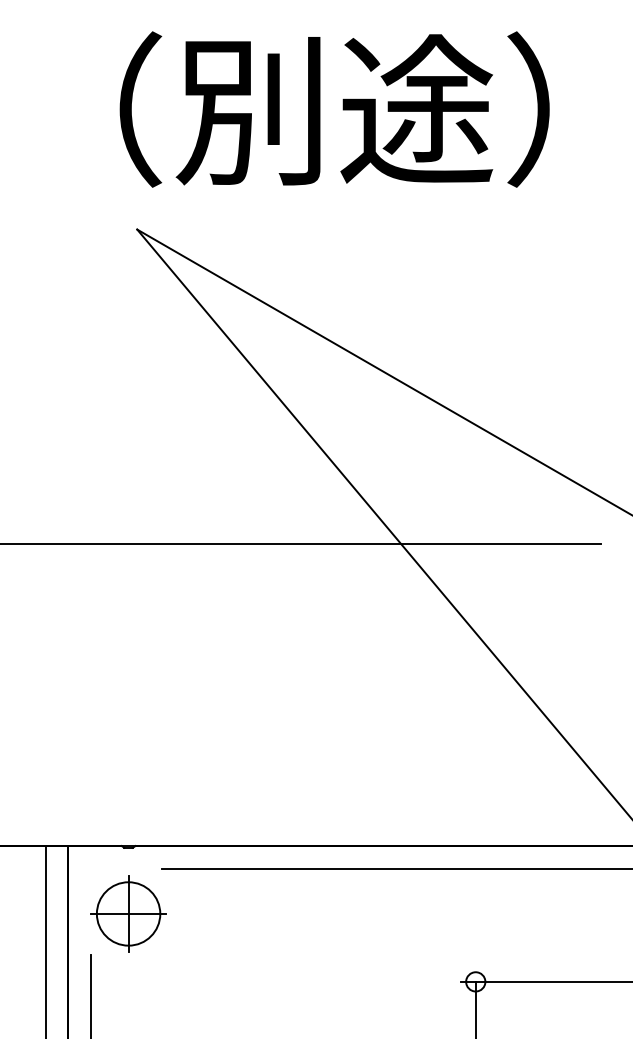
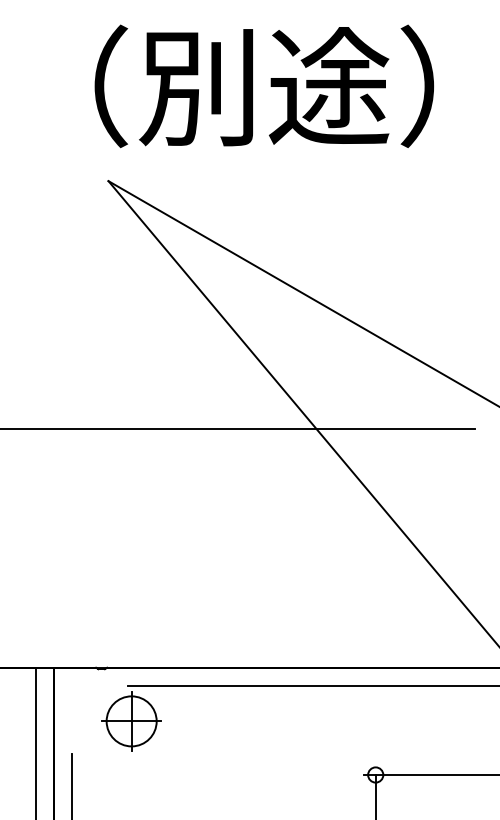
part: (128, 913) -> (131, 721), moved

